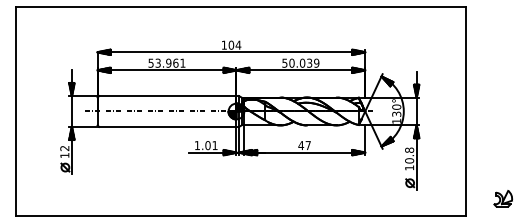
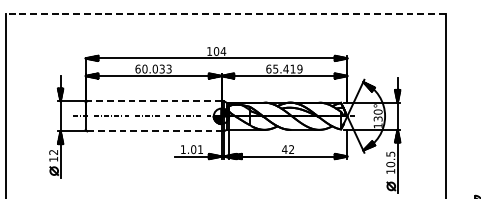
line: (240, 6) -> (225, 13), solid -> dashed
text: (166, 62) -> (153, 68), 53.961 -> 60.033
text: (297, 62) -> (281, 68), 50.039 -> 65.419
line: (167, 96) -> (154, 101), solid -> dashed
line: (167, 126) -> (154, 130), solid -> dashed
text: (307, 145) -> (290, 149), 47 -> 42
text: (409, 149) -> (390, 153), 10.8 -> 10.5

